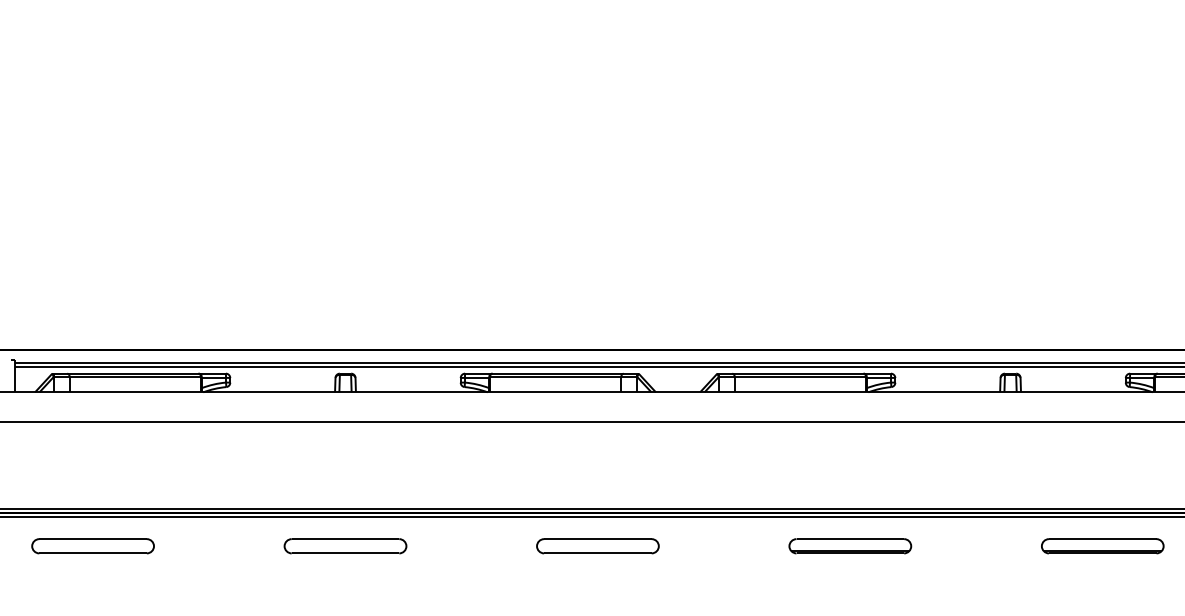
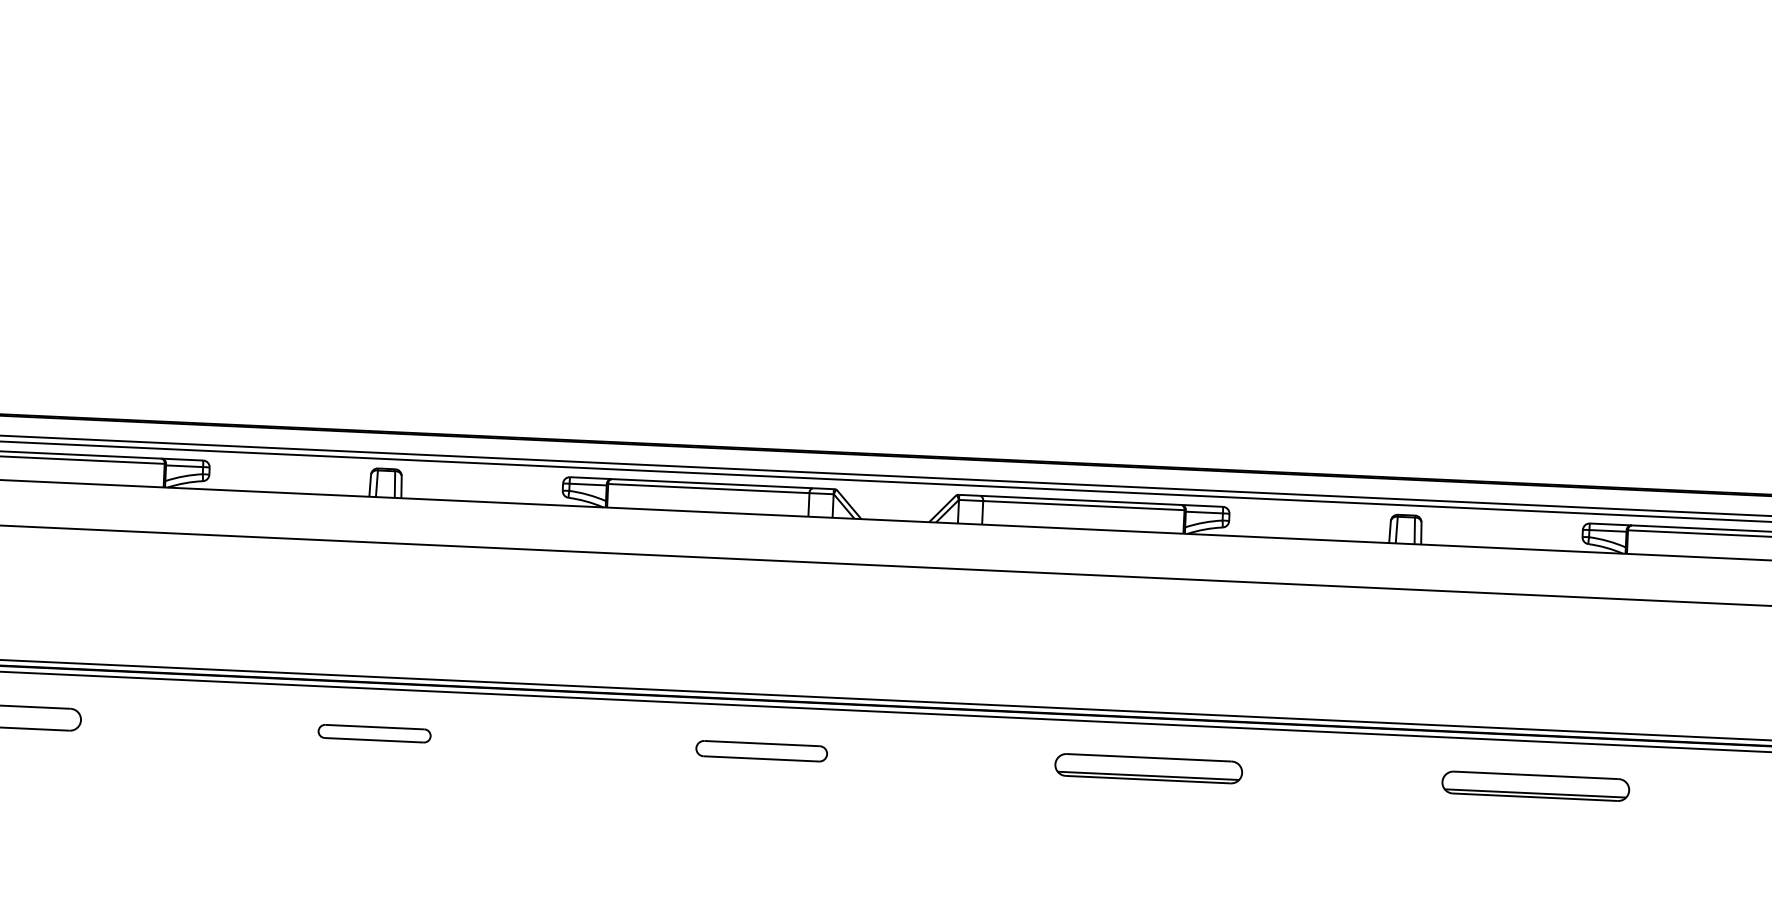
part: (345, 546) -> (374, 733), size x0.6
part: (597, 546) -> (761, 751), size x0.7

